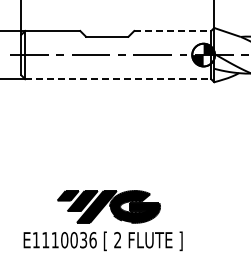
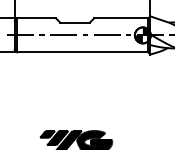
line: (173, 31) -> (121, 18), dashed -> solid
line: (118, 79) -> (83, 52), dashed -> solid

